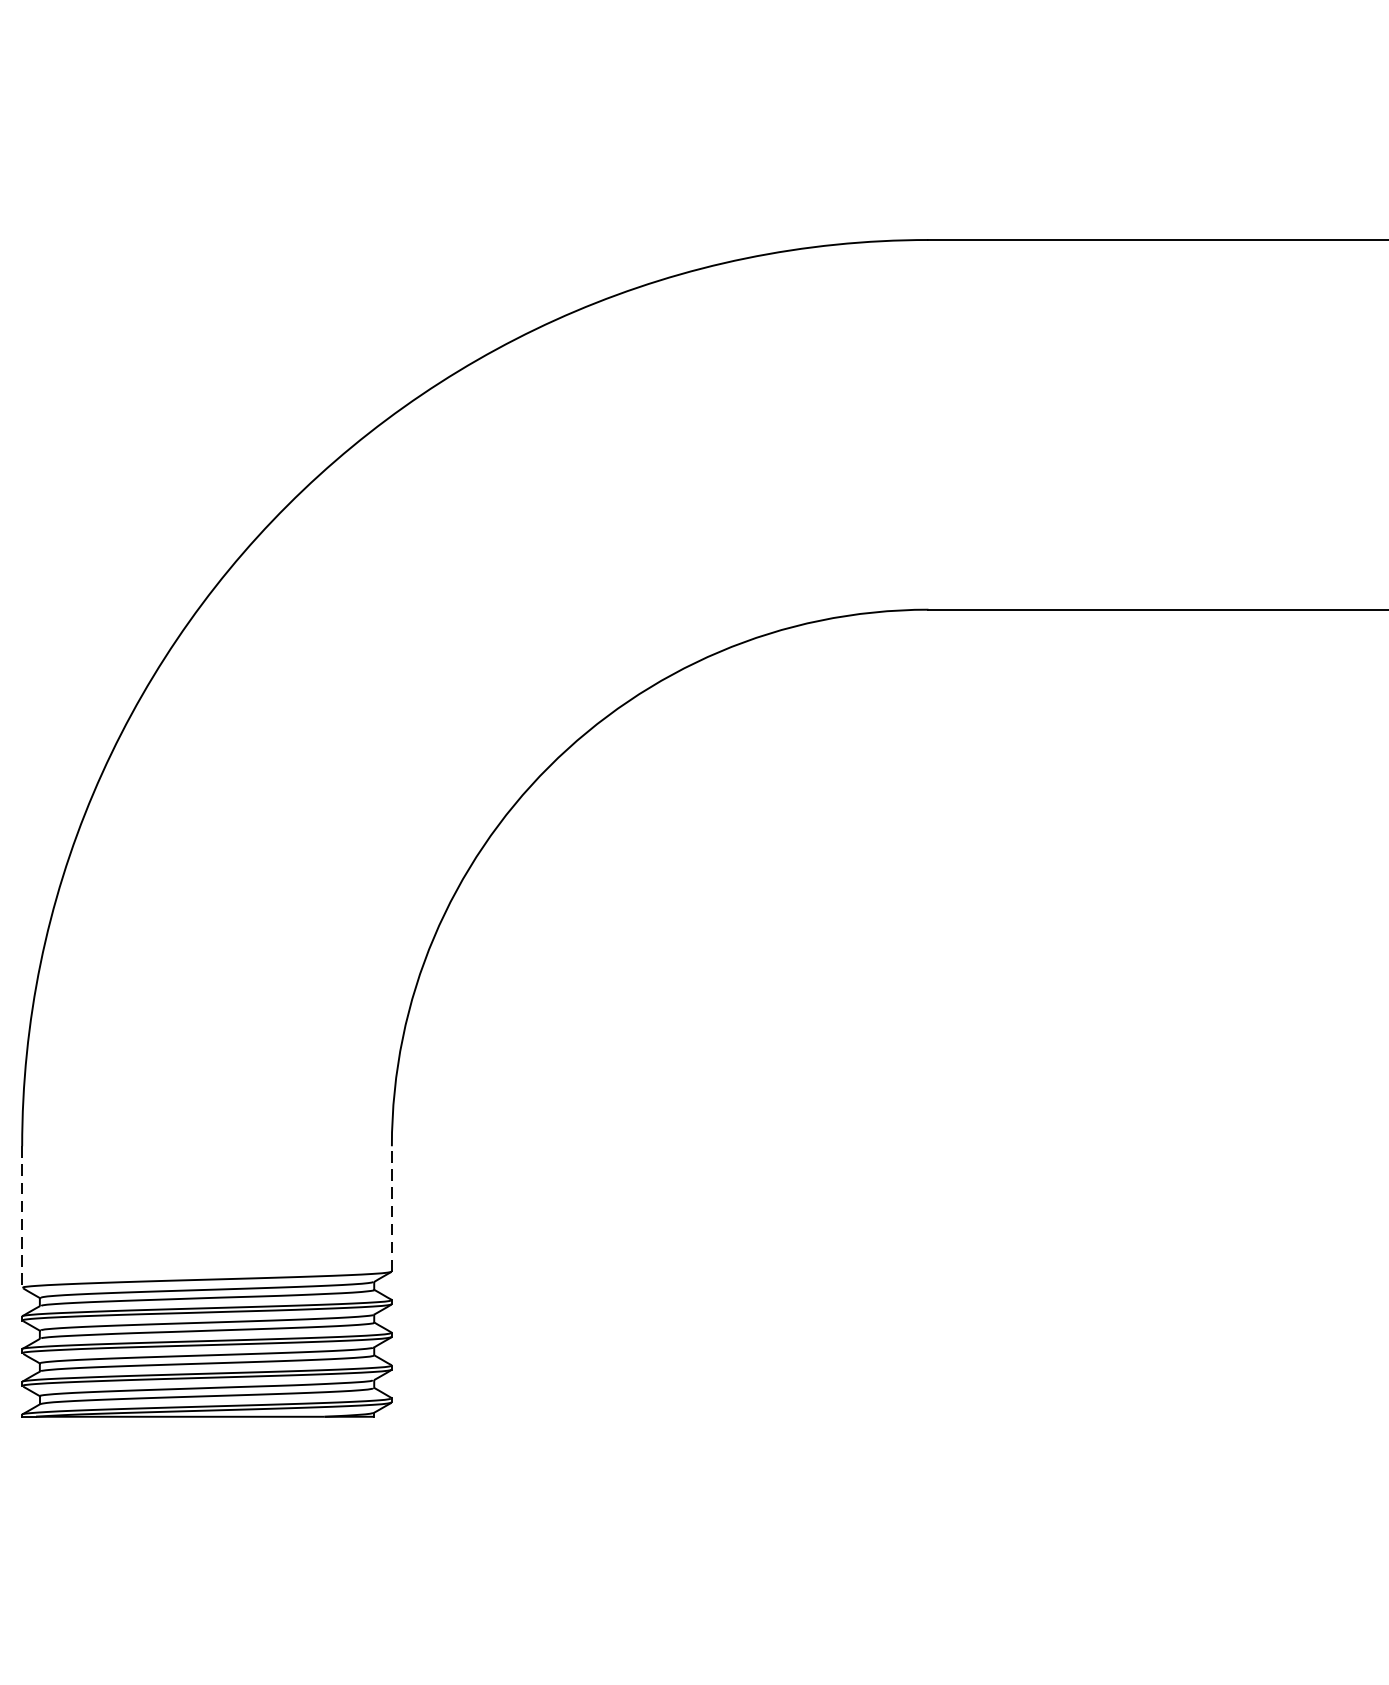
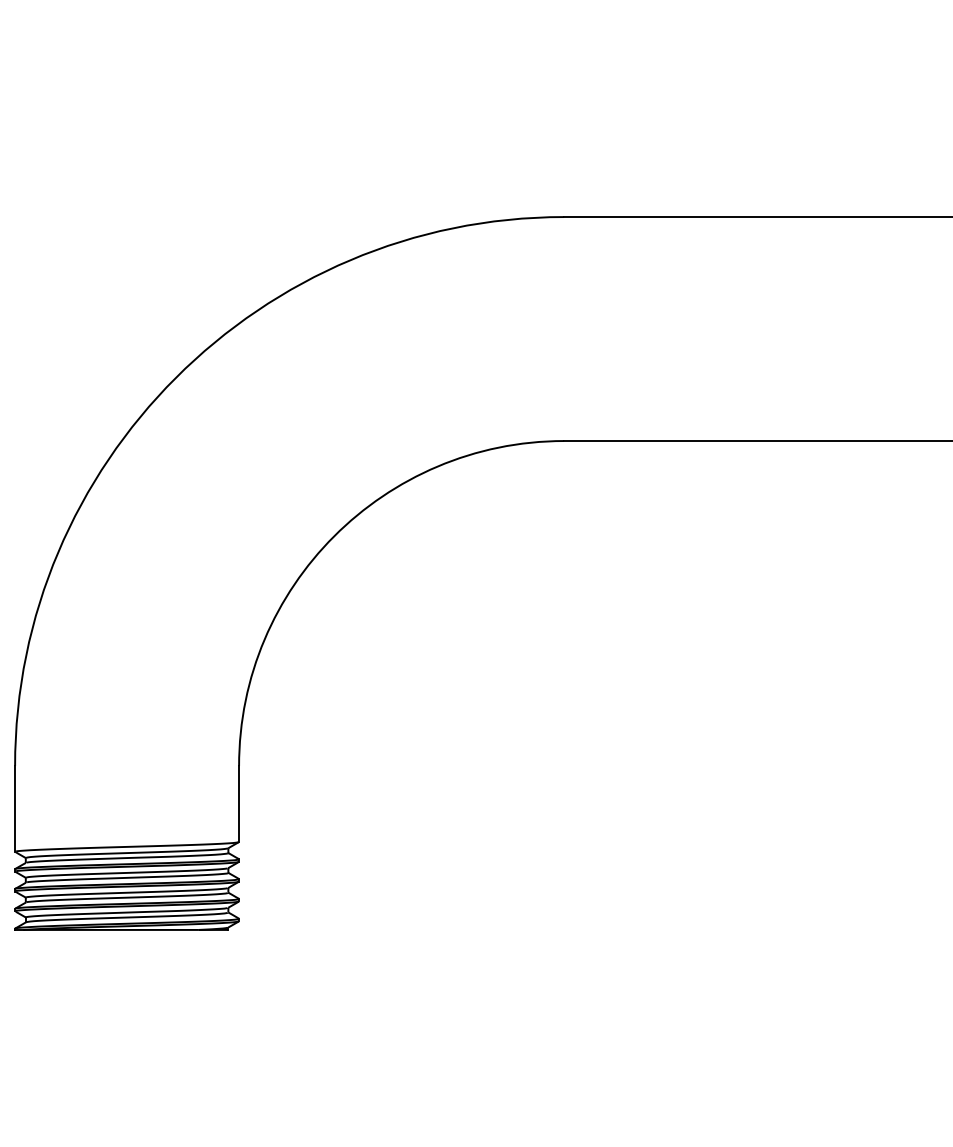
line: (392, 1209) -> (239, 804), dashed -> solid
line: (22, 1216) -> (15, 808), dashed -> solid

